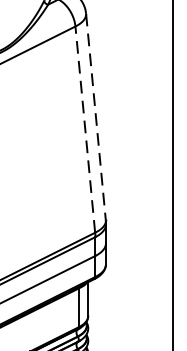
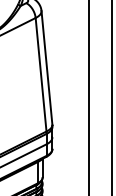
line: (96, 118) -> (47, 68), dashed -> solid
line: (86, 129) -> (41, 74), dashed -> solid

